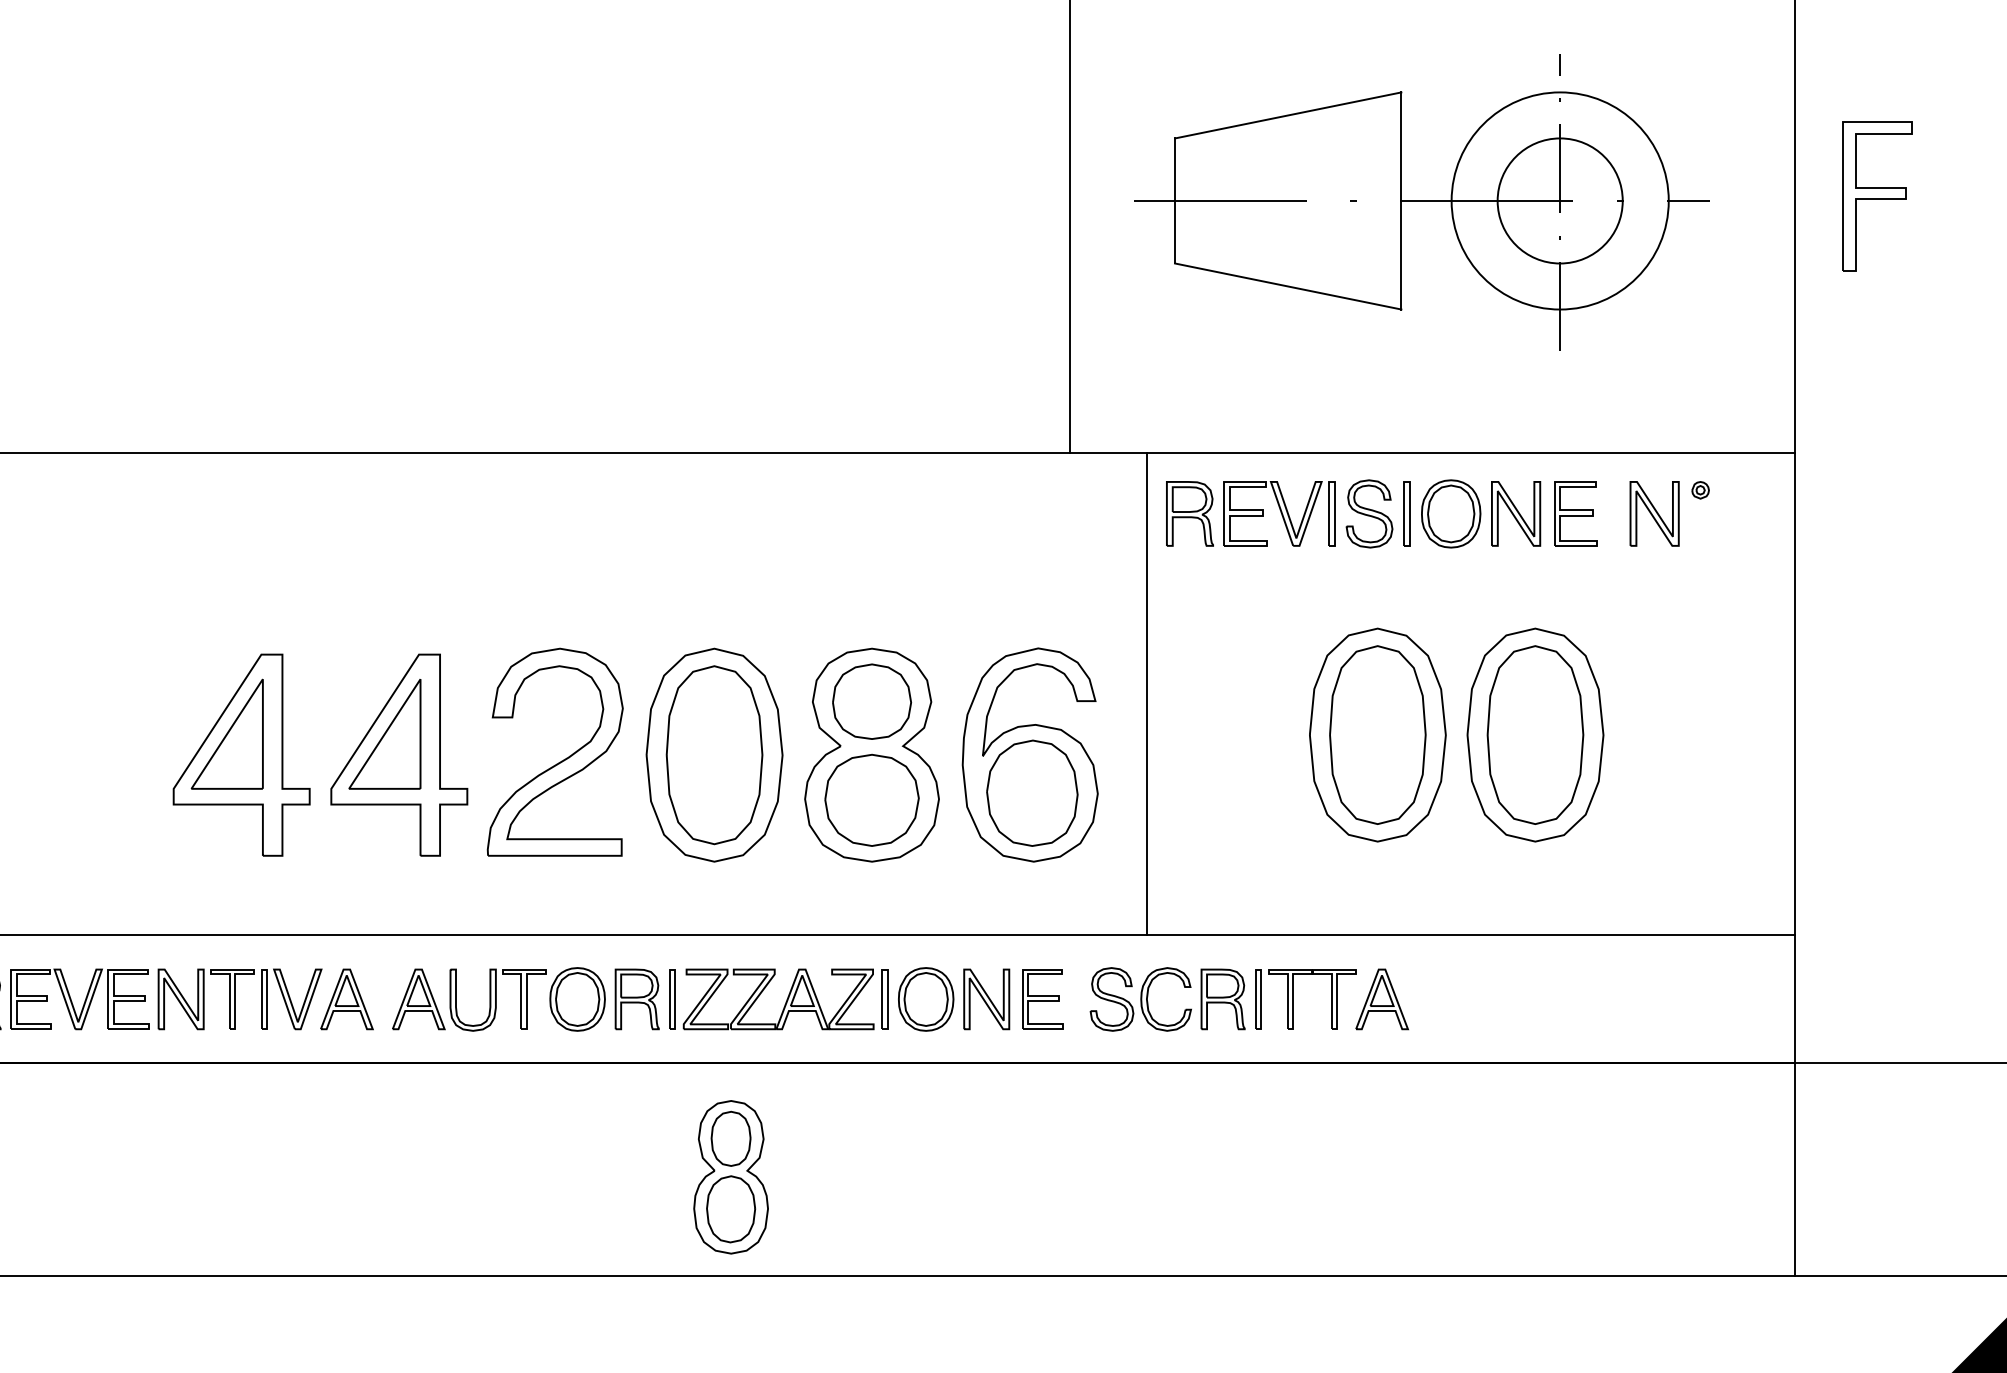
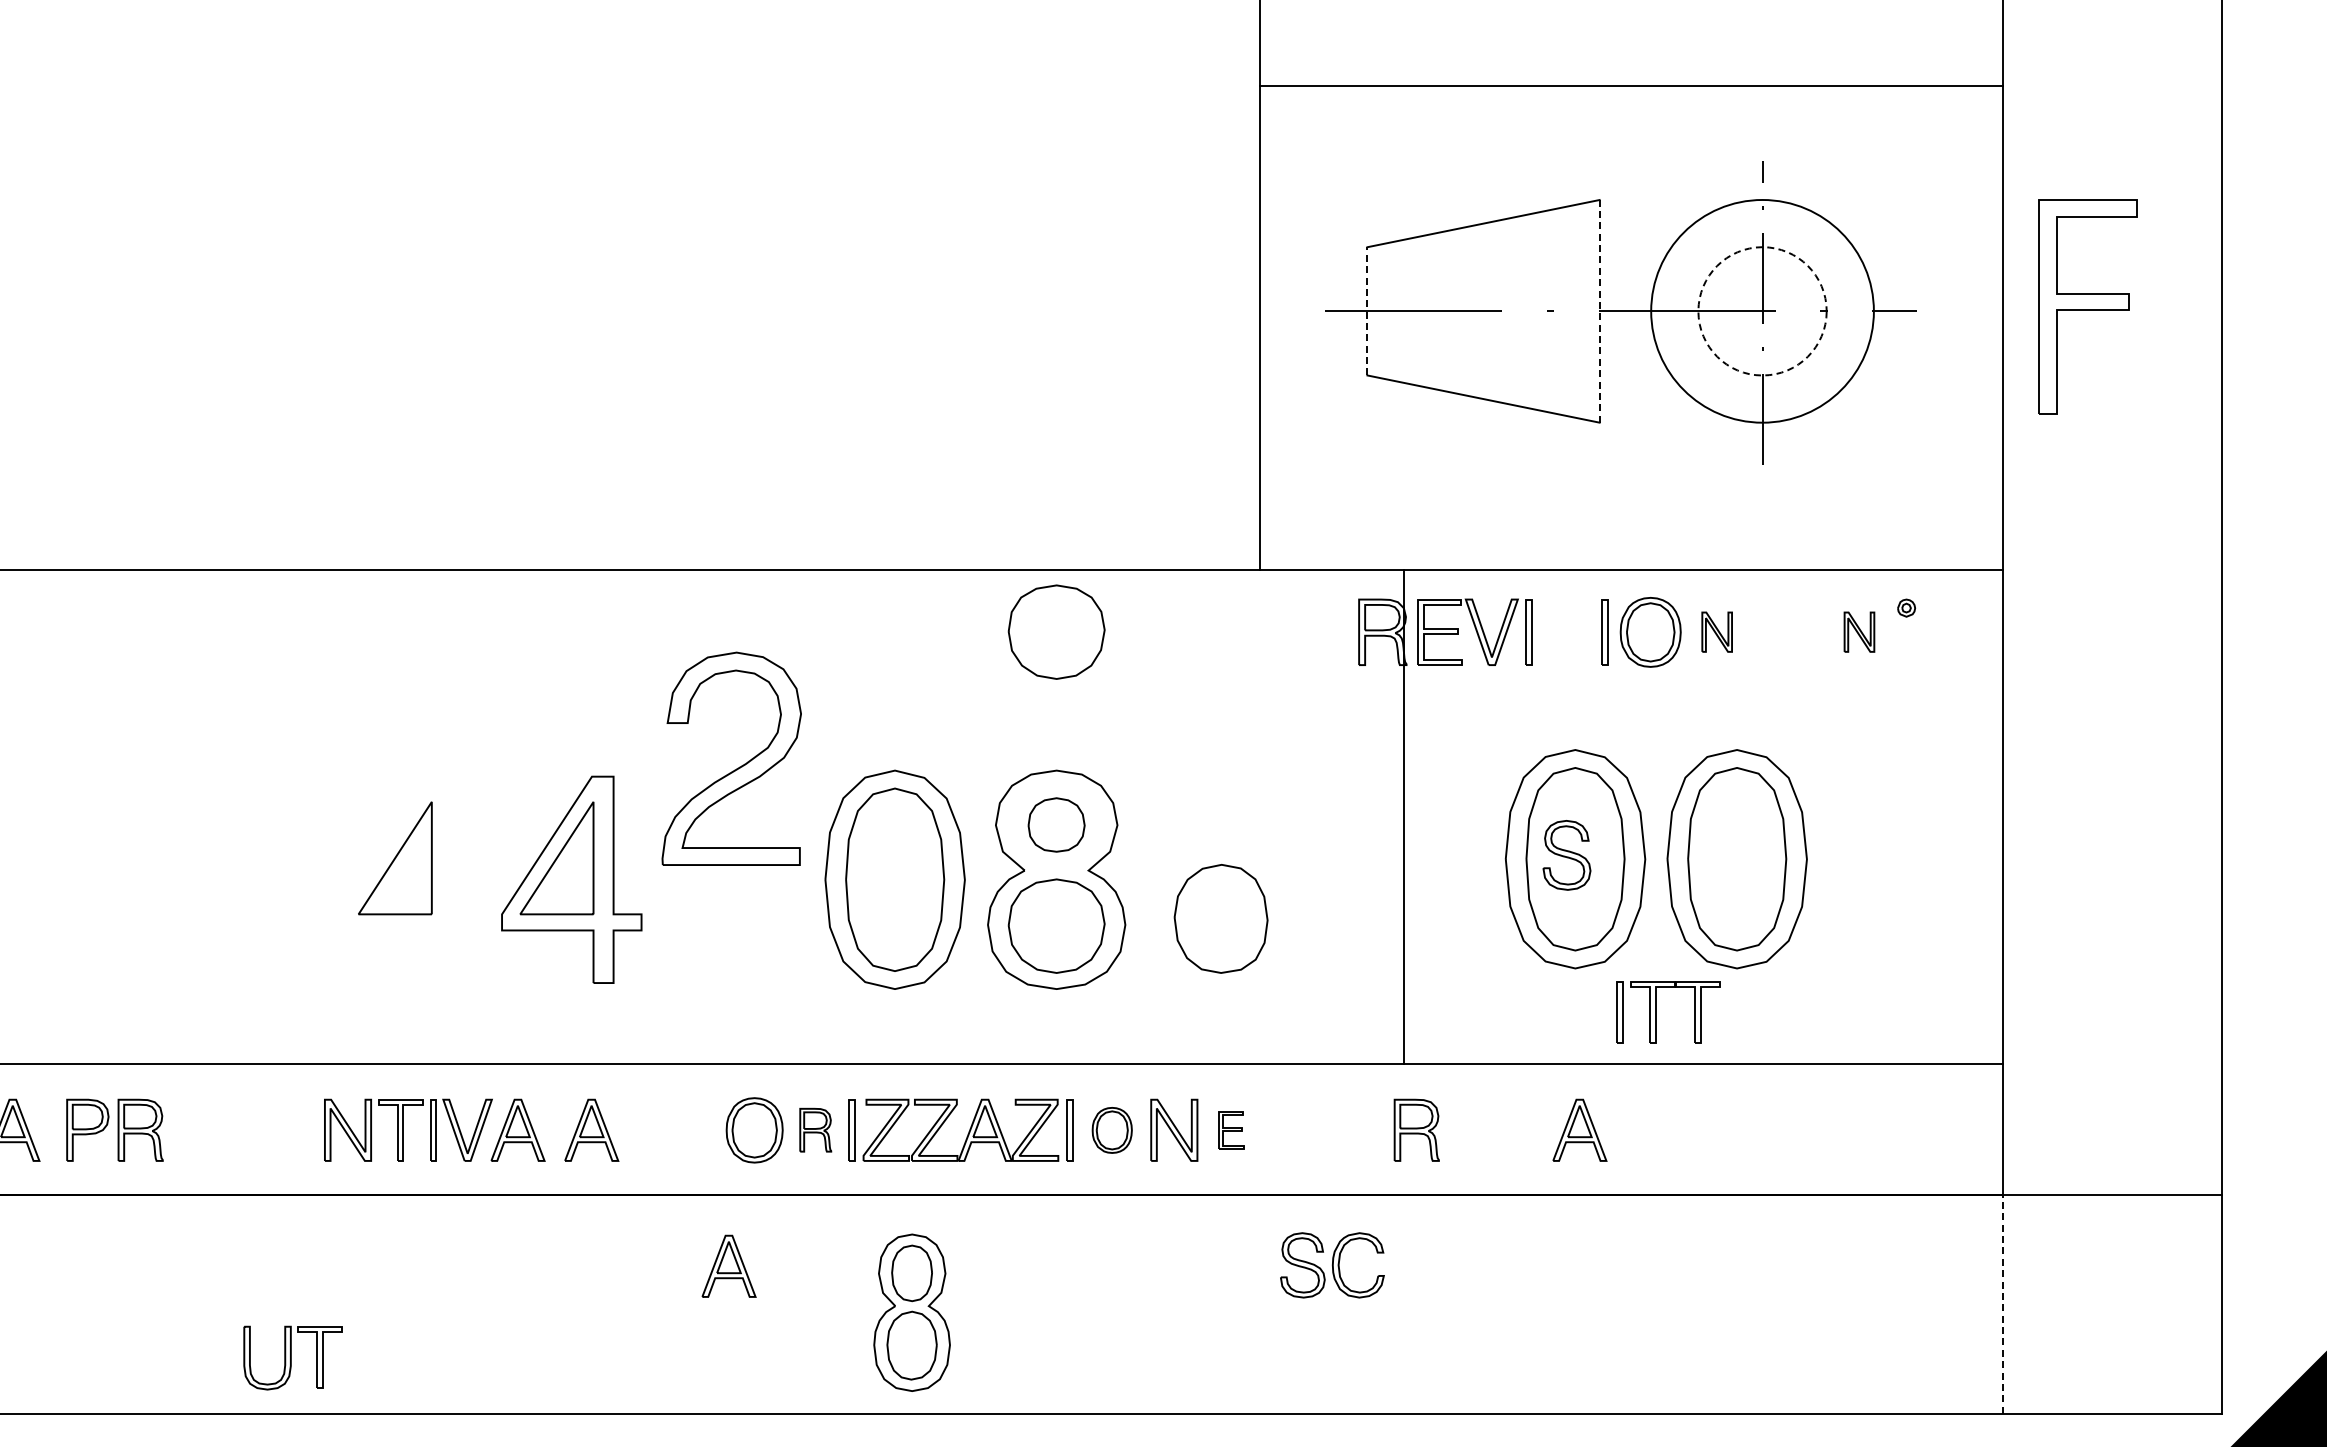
part: (1876, 197) -> (2087, 307), size x1.4
line: (1175, 200) -> (1367, 310), solid -> dashed
line: (1401, 200) -> (1599, 310), solid -> dashed
circle: (1560, 201) -> (1762, 311), solid -> dashed
part: (871, 513) -> (1056, 631), added
part: (1515, 513) -> (1716, 631), size x0.6
part: (1654, 513) -> (1859, 631), size x0.6
part: (1369, 514) -> (1566, 855), moved
part: (1575, 514) -> (1778, 632), removed
line: (1146, 693) -> (1403, 816), moved
part: (871, 701) -> (1056, 824), size x0.7
part: (241, 754) -> (409, 879), removed
part: (1029, 754) -> (1218, 879), removed
part: (559, 761) -> (736, 768), moved
part: (80, 998) -> (244, 1129), removed
part: (636, 998) -> (815, 1129), size x0.7
part: (497, 999) -> (292, 1357), moved
part: (926, 999) -> (1112, 1130), size x0.7
part: (1042, 999) -> (1231, 1130), size x0.6
part: (1140, 999) -> (1332, 1265), moved
part: (1294, 999) -> (1656, 1012), moved
part: (552, 1131) -> (728, 1265), added
line: (1795, 1168) -> (2003, 1303), solid -> dashed

